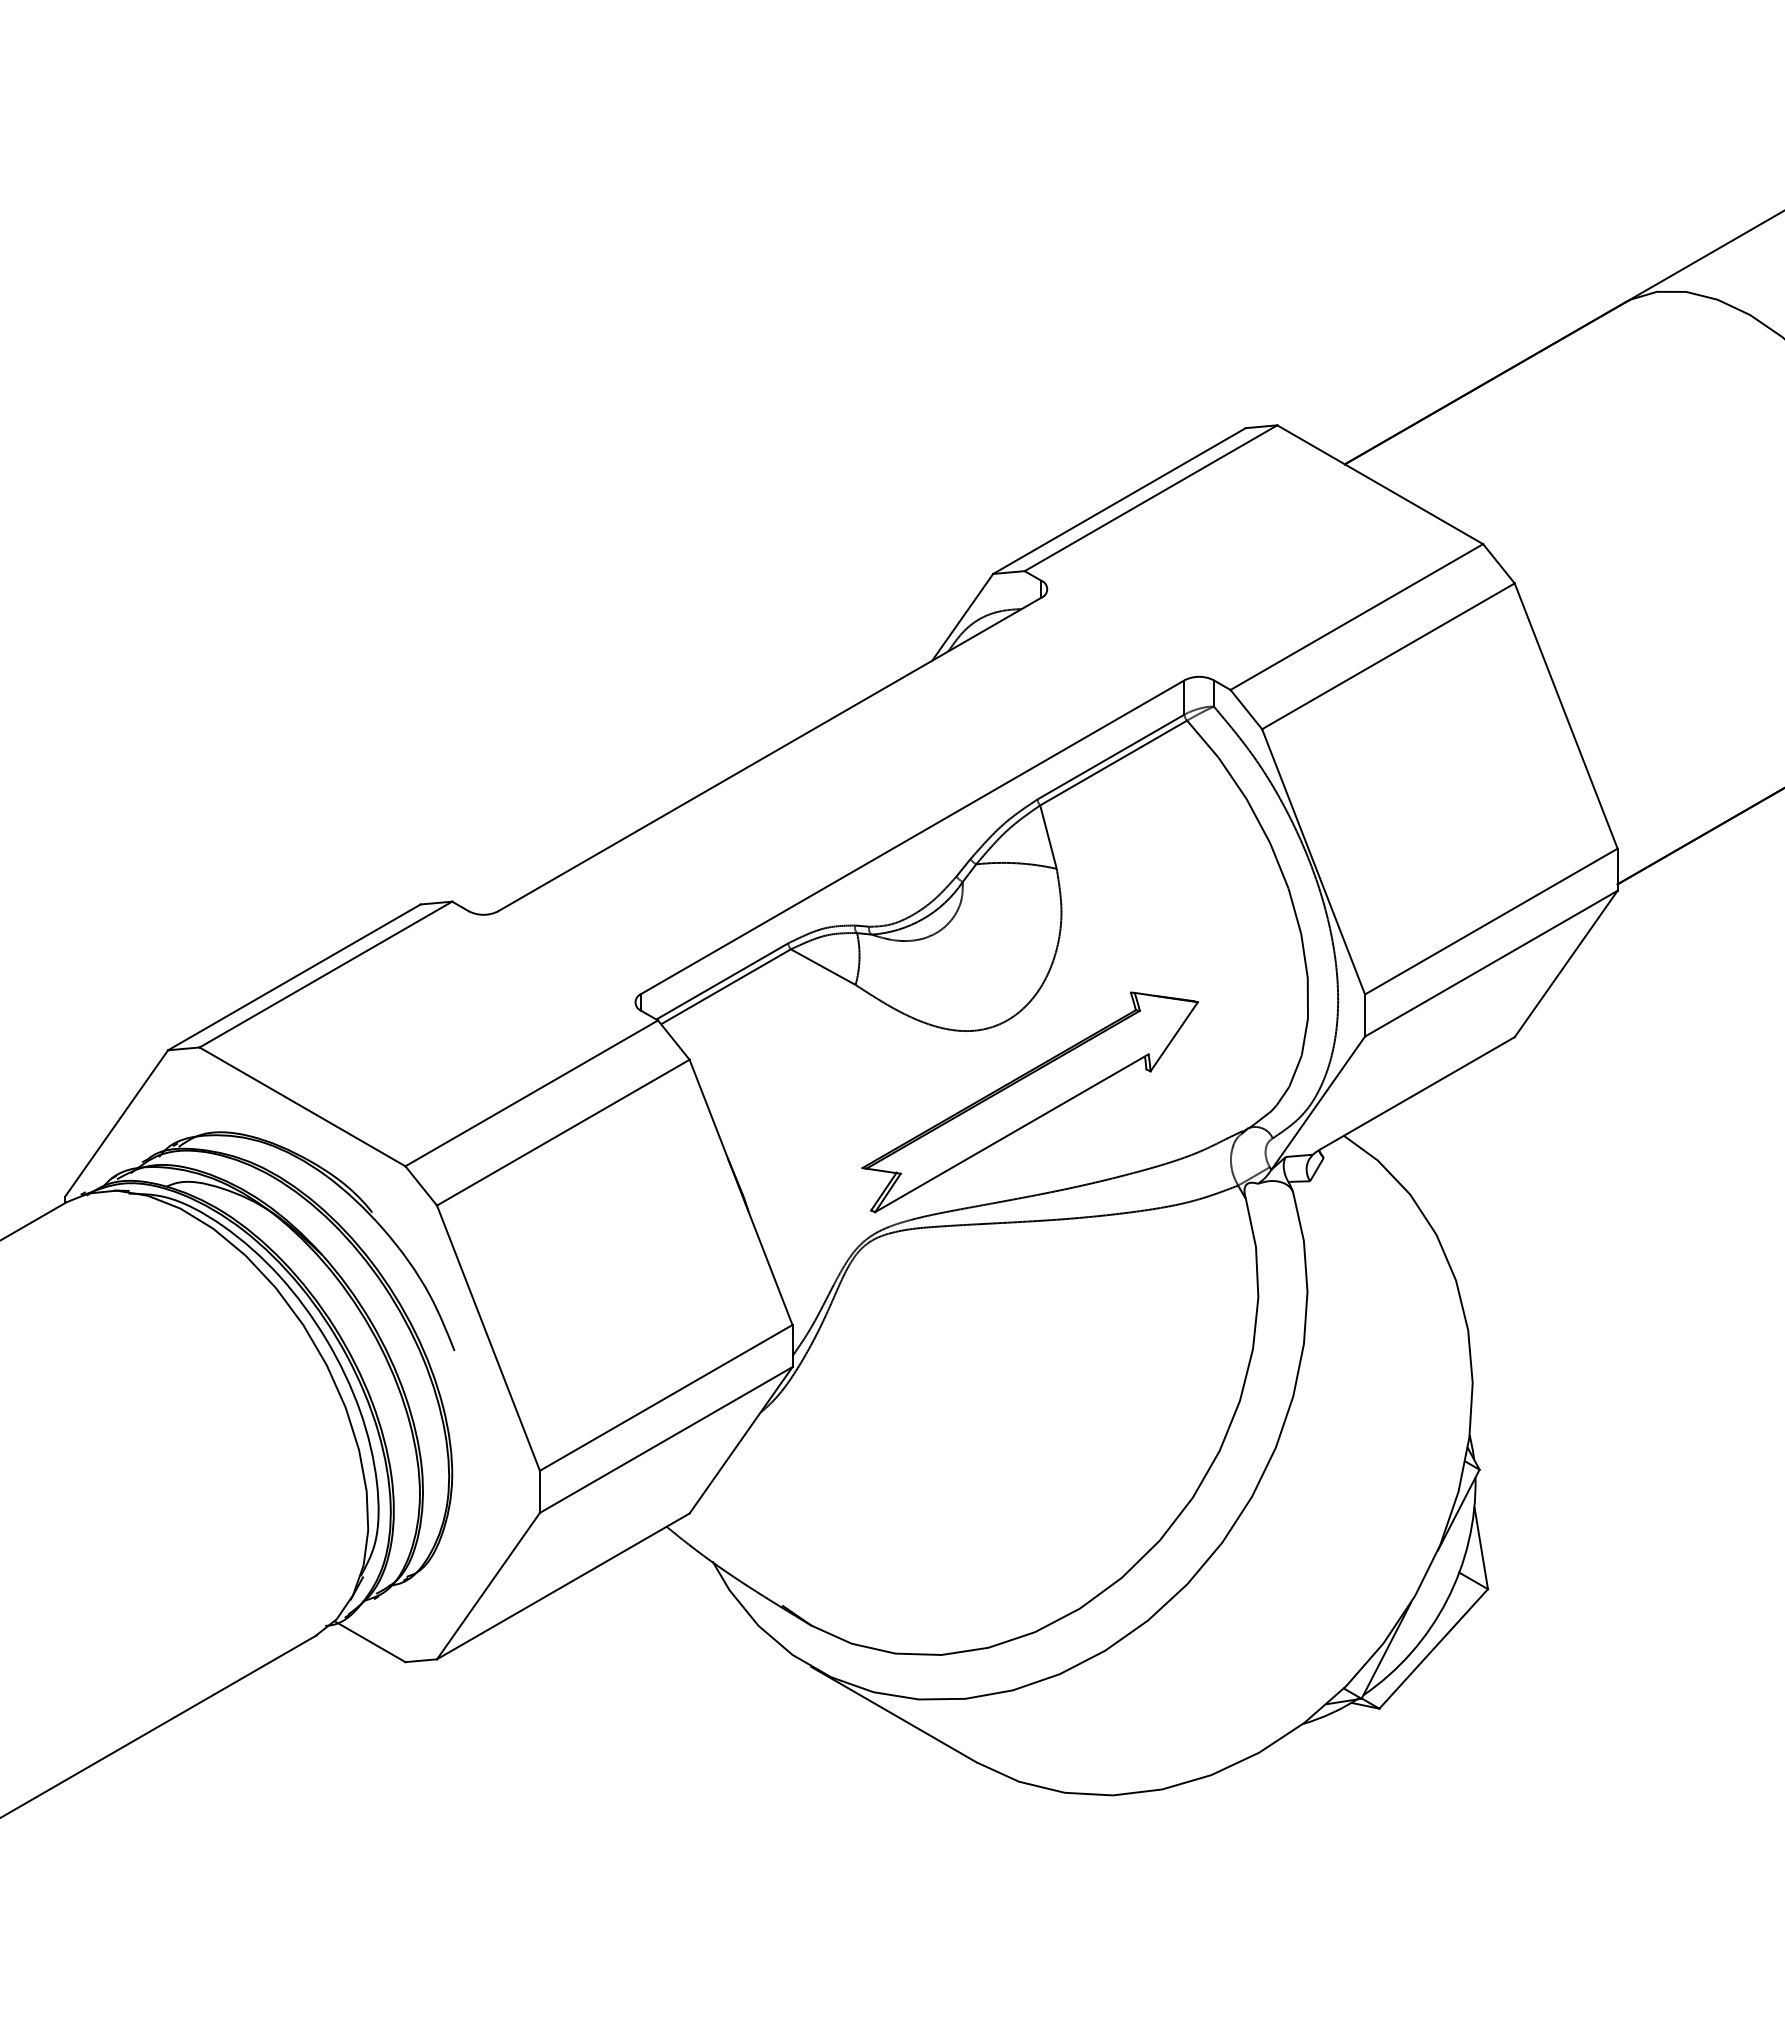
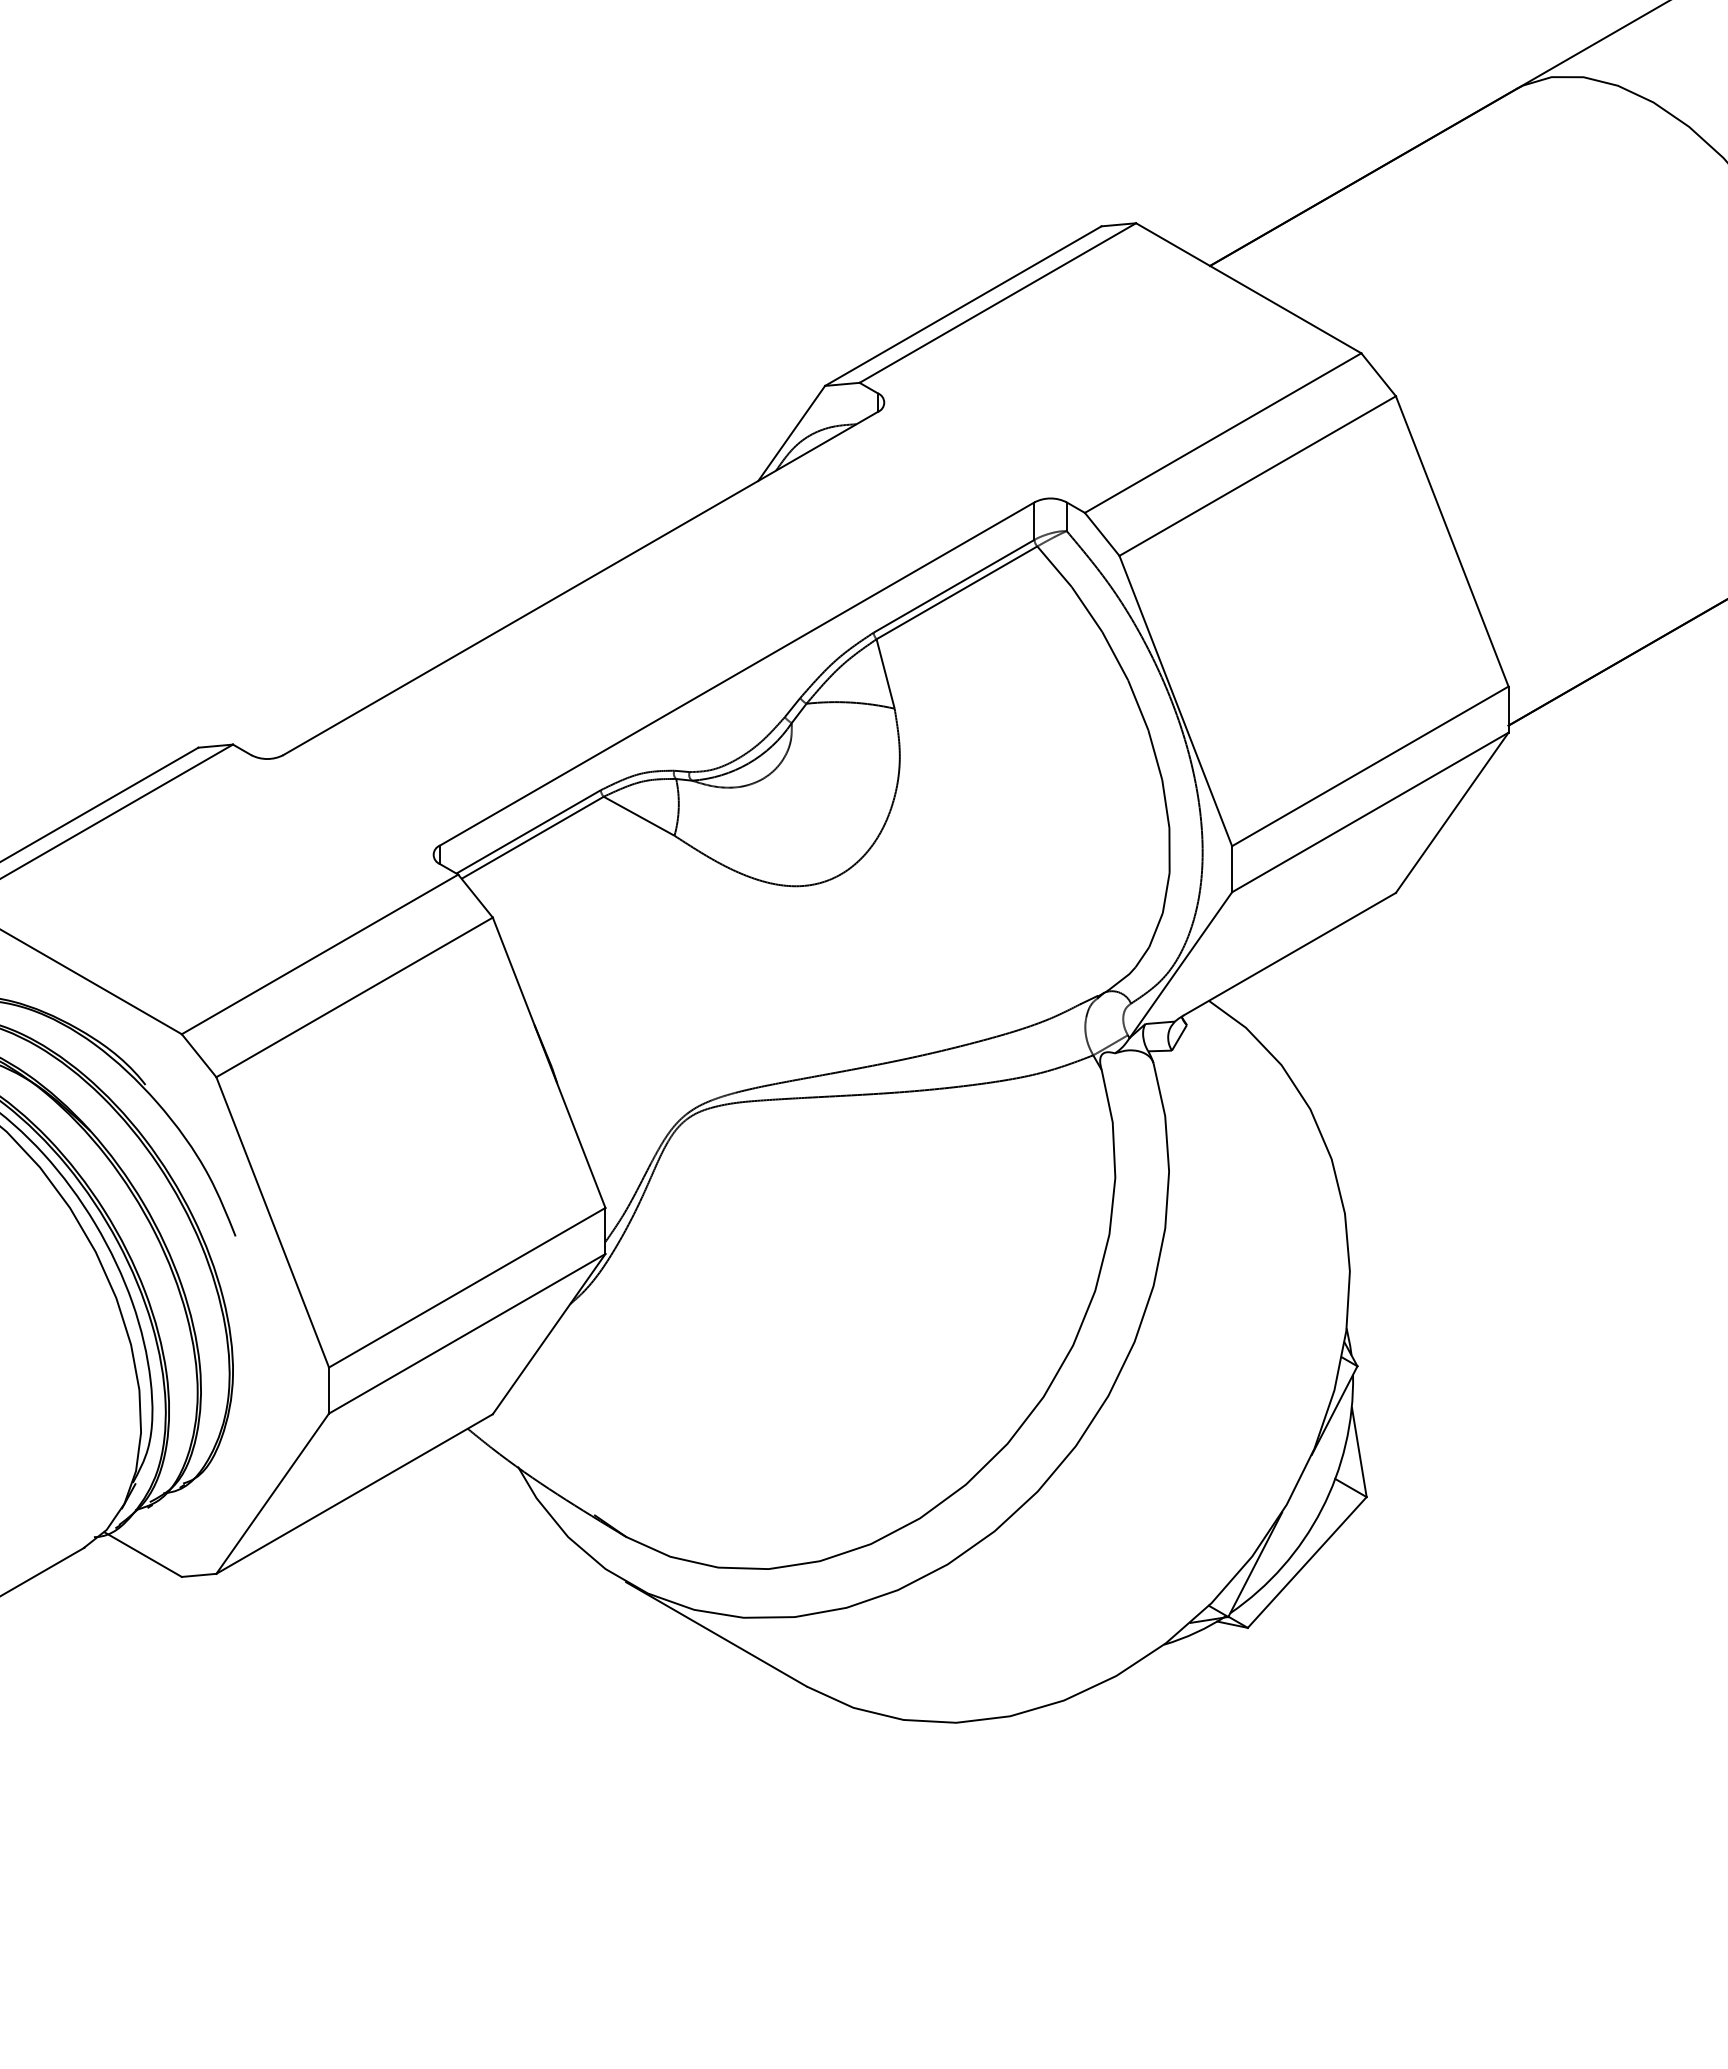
part: (1029, 1102) -> (864, 964), removed

